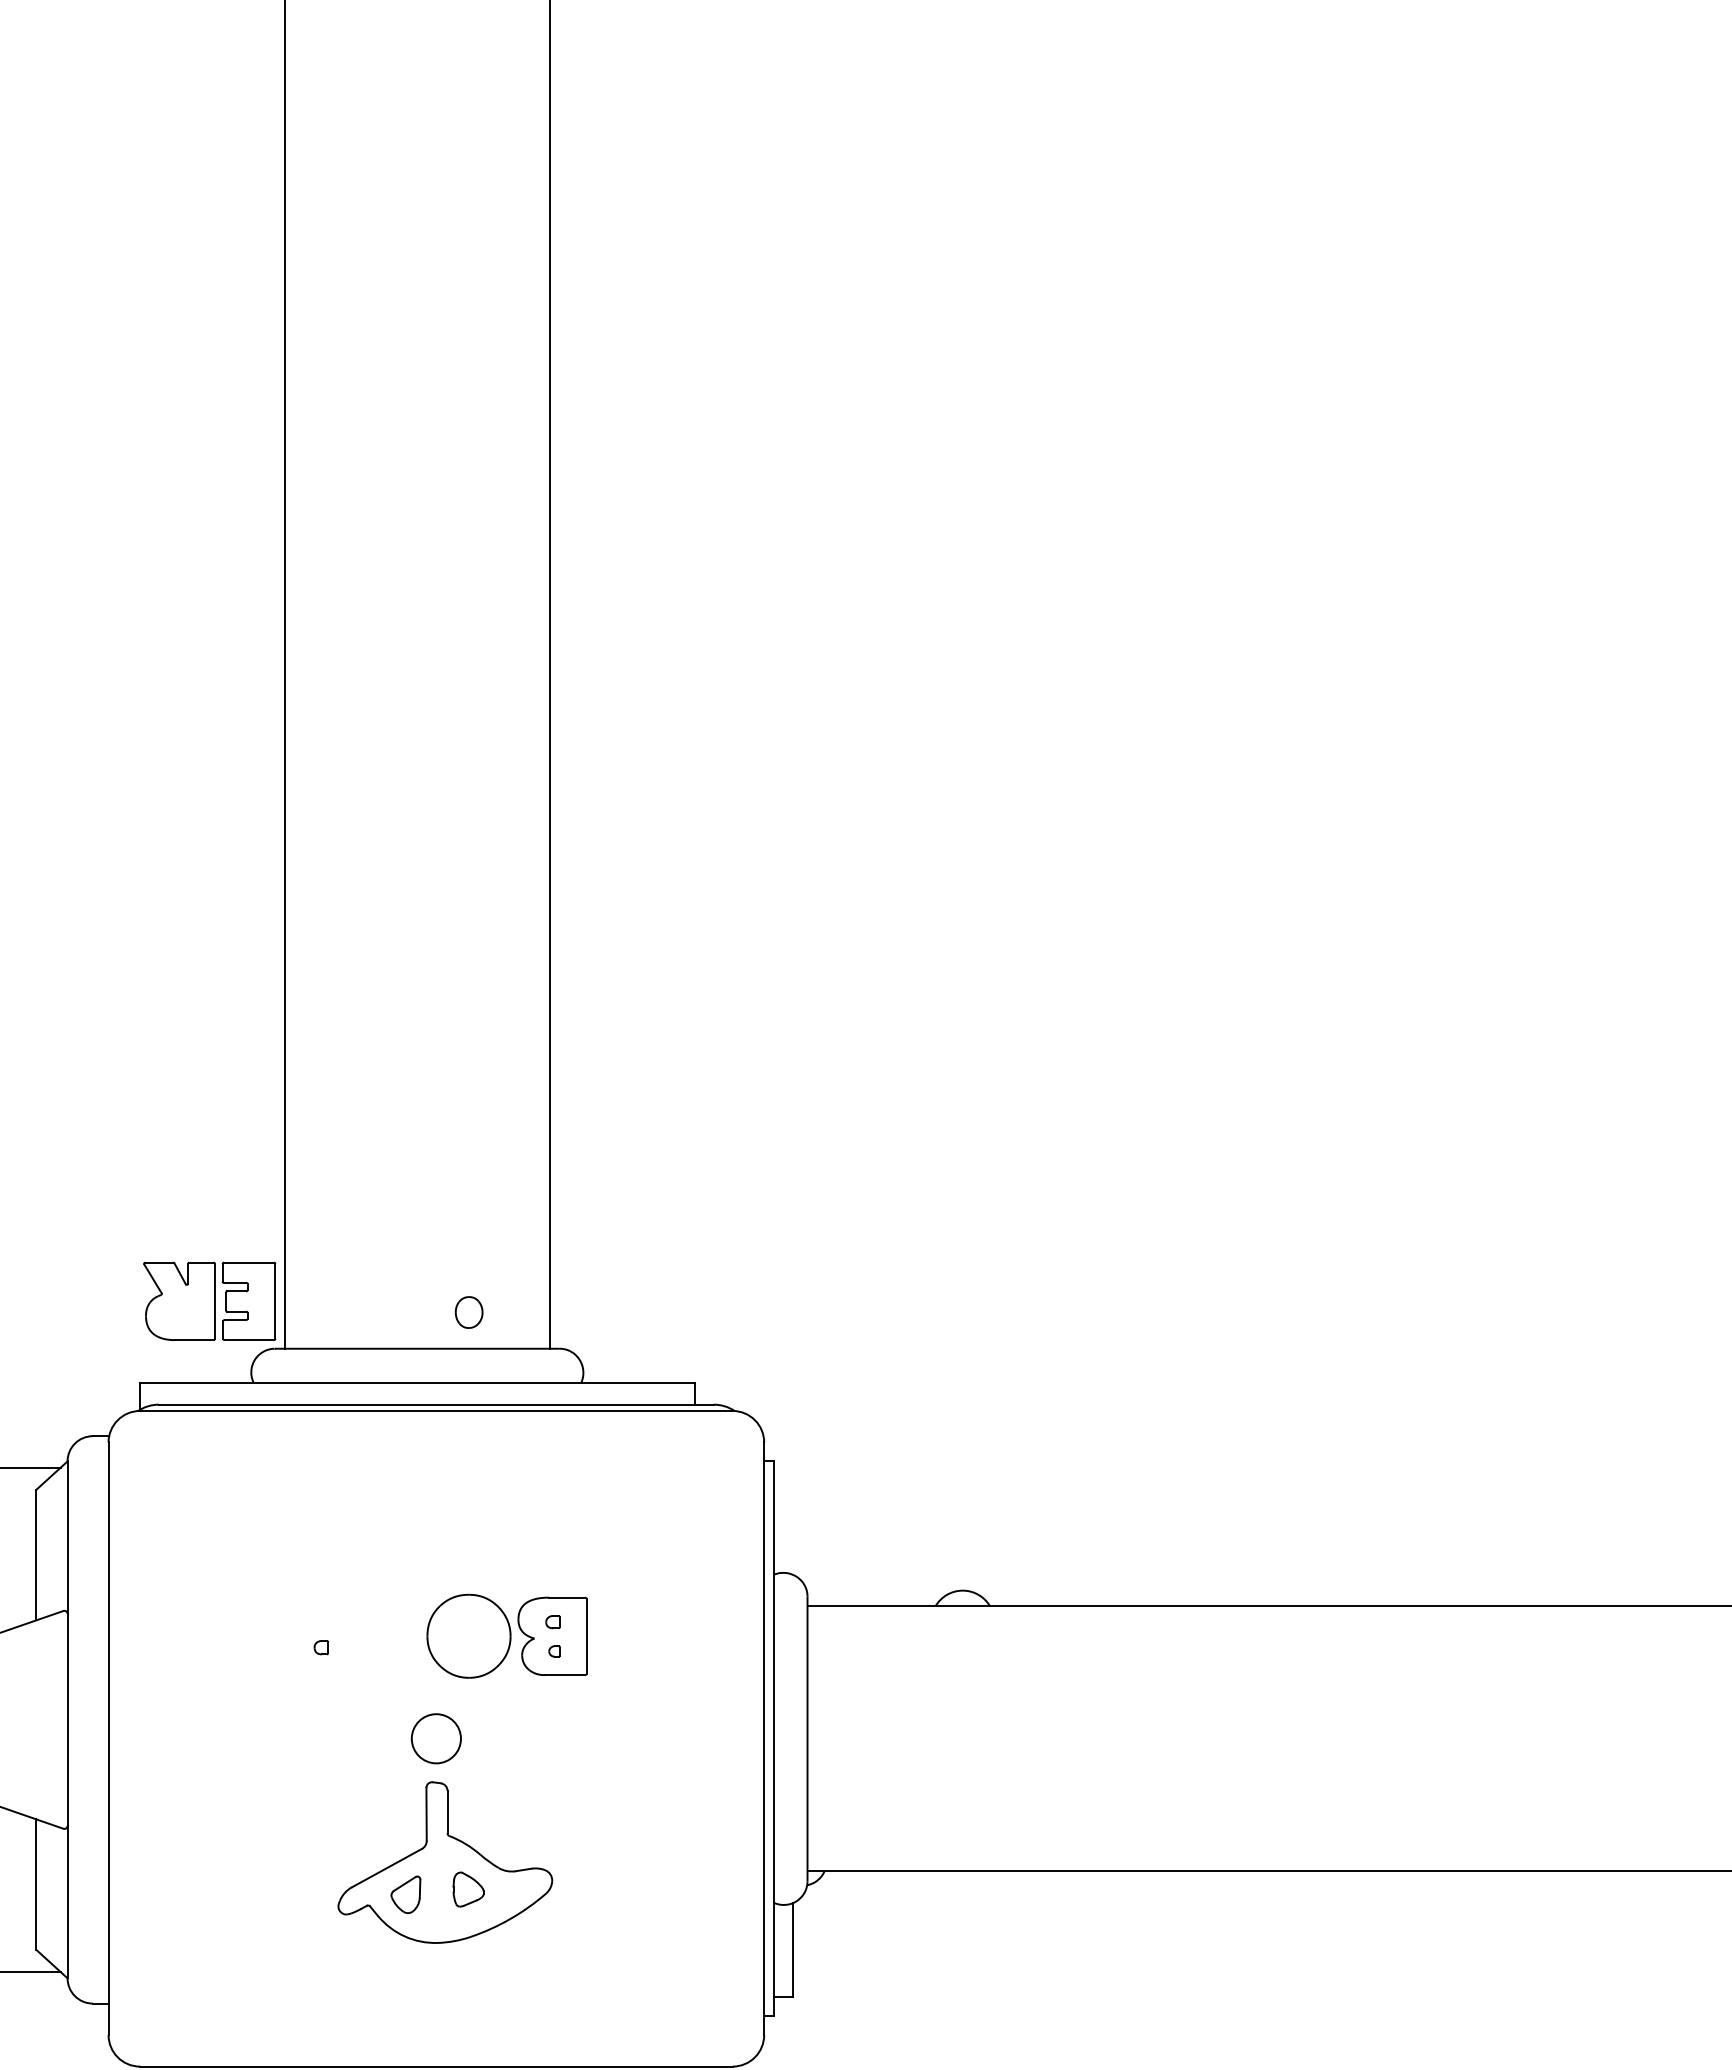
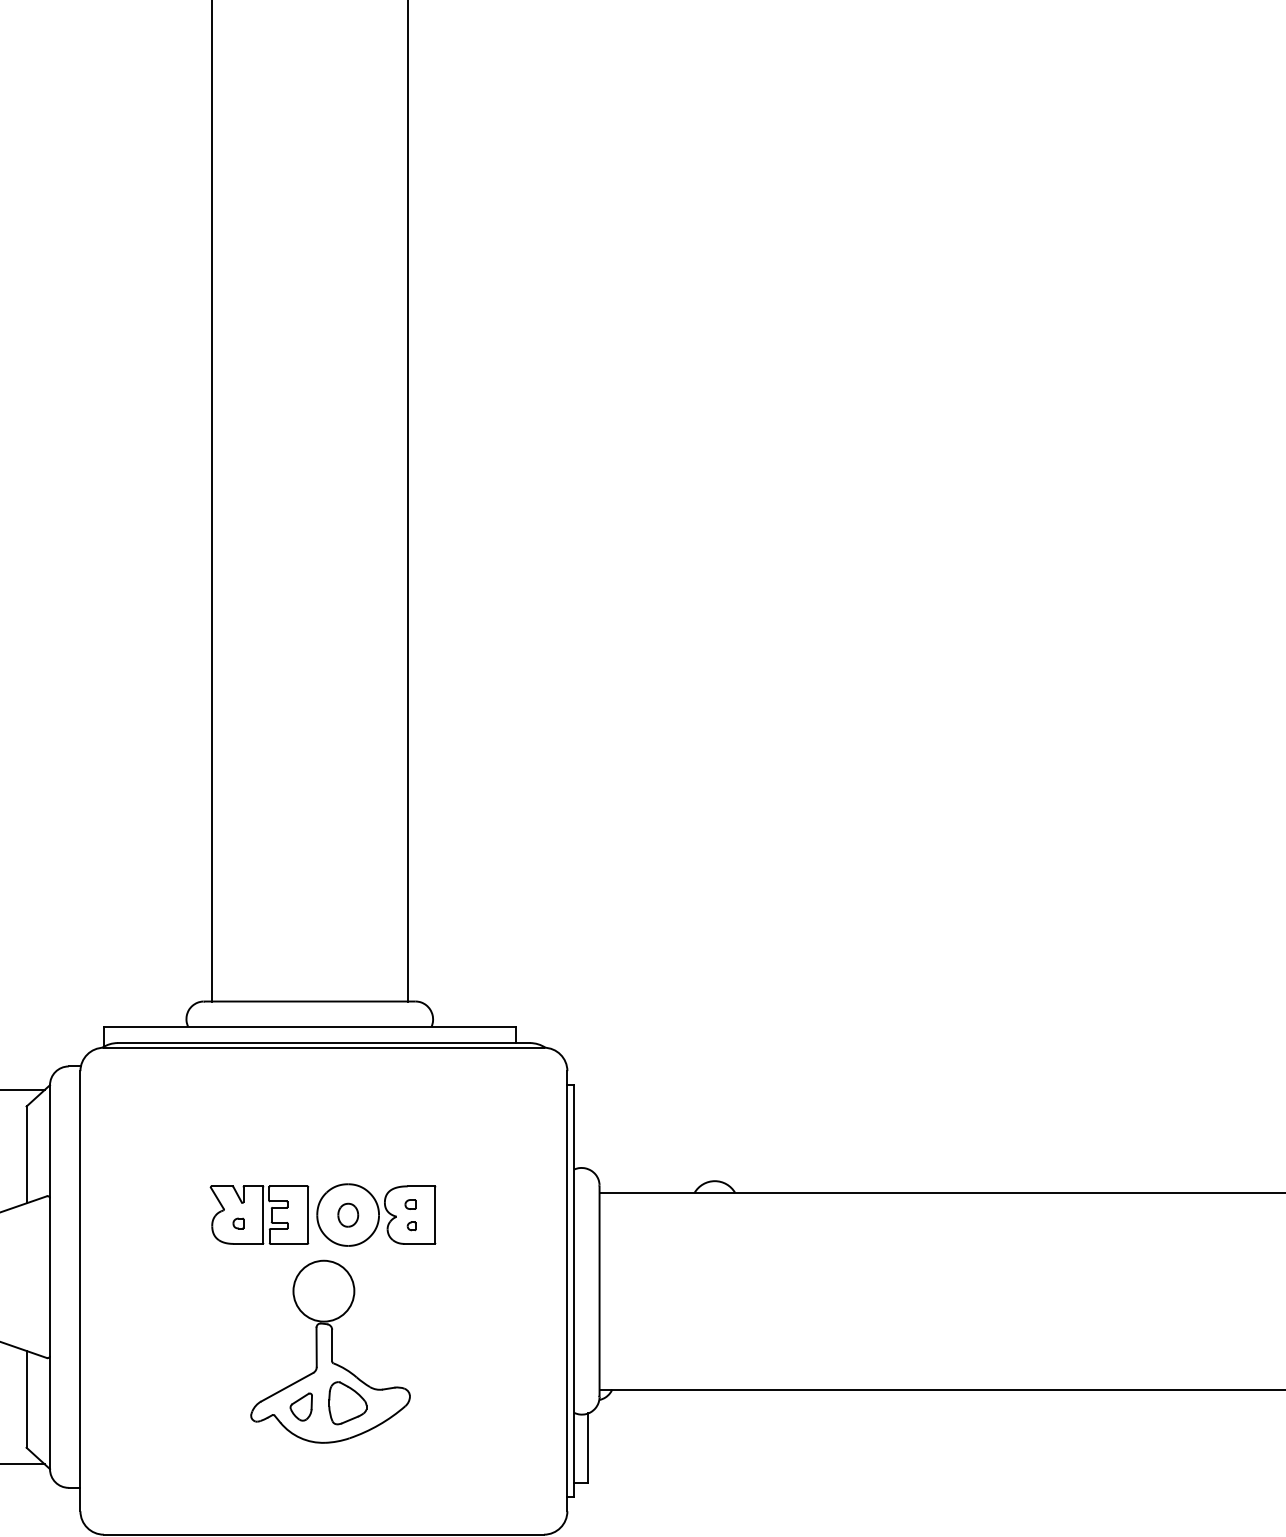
part: (209, 1300) -> (259, 1214), moved
part: (468, 1312) -> (347, 1215), moved
circle: (436, 1738) -> (324, 1290), size x1.67
part: (468, 1889) -> (347, 1403), size x1.67

